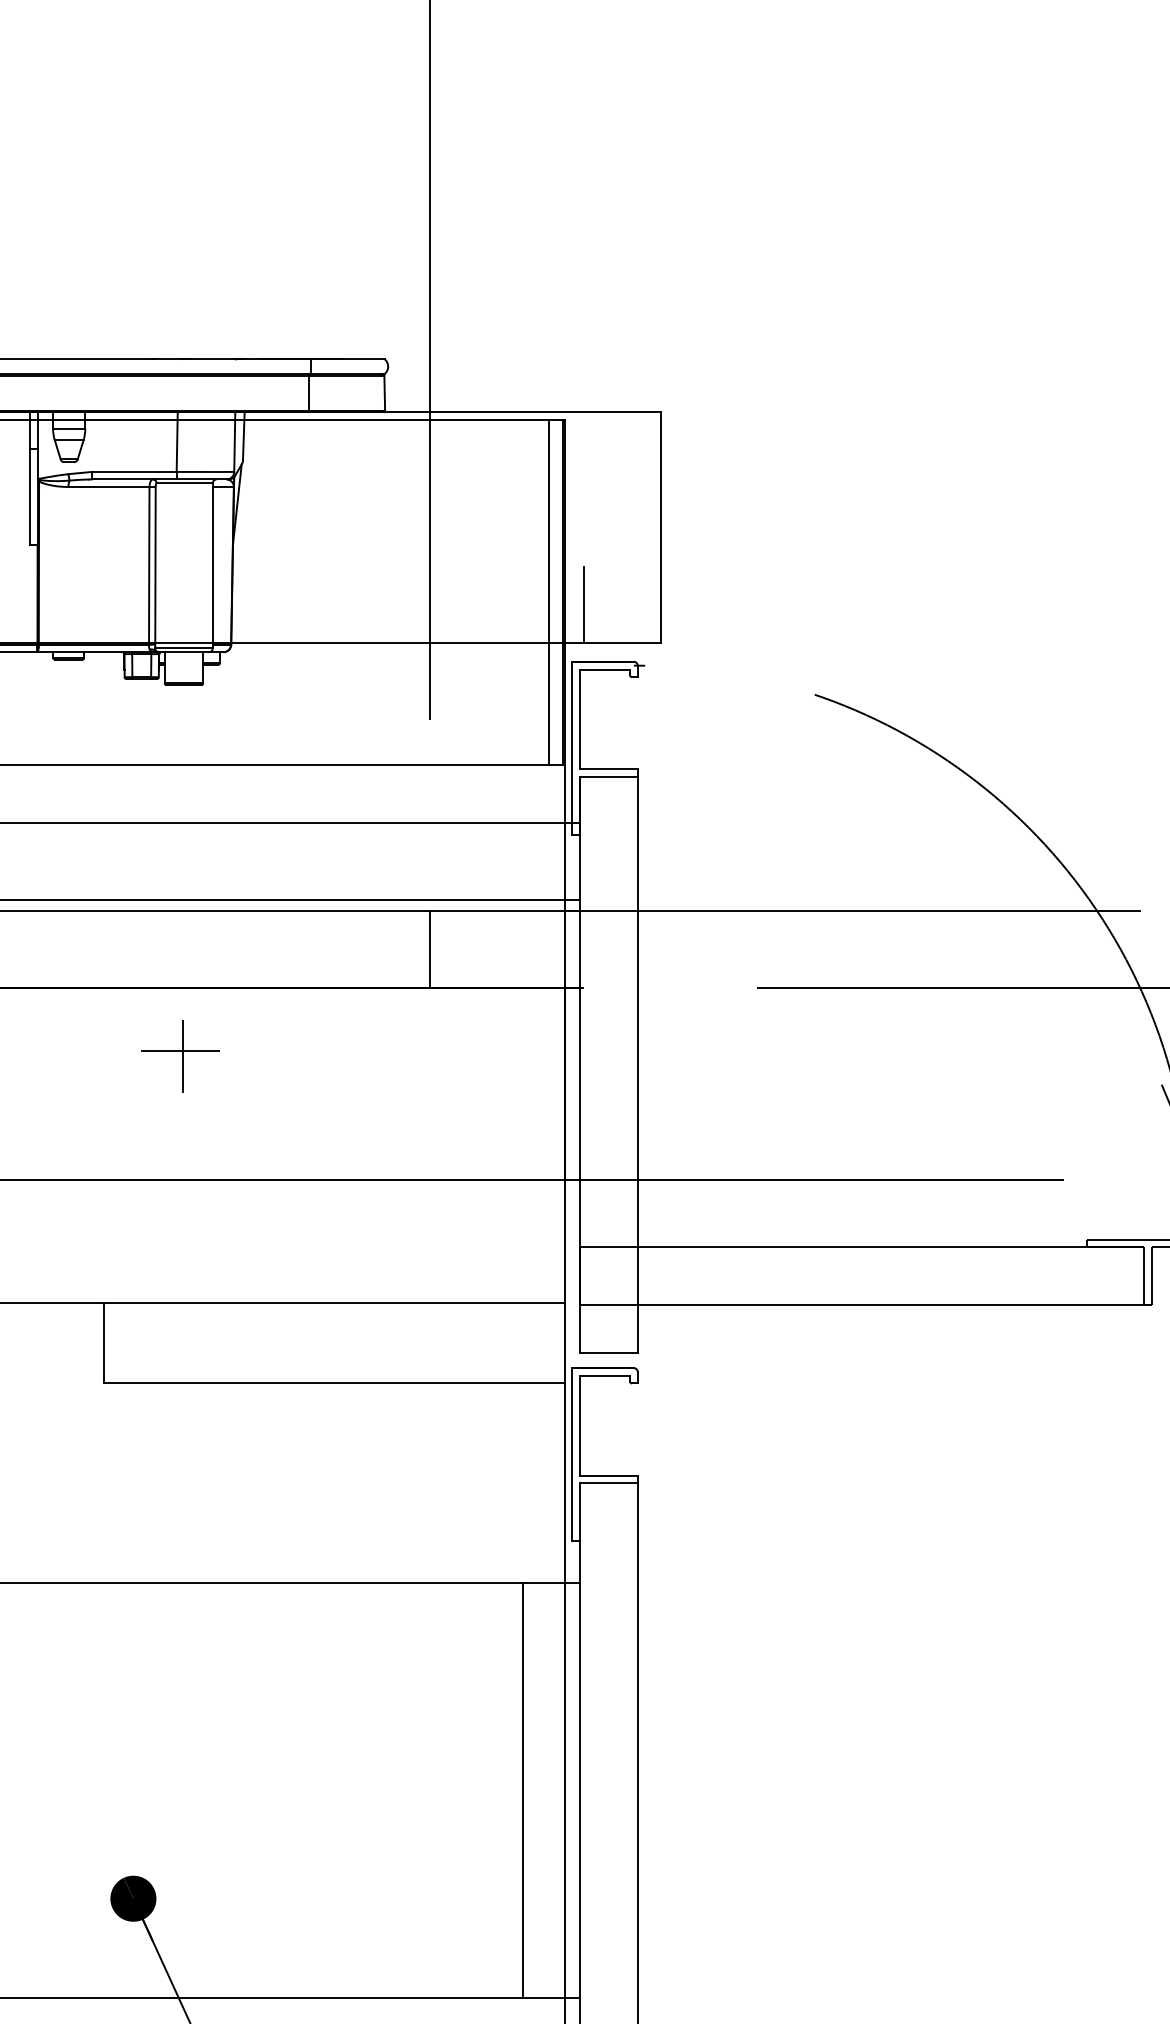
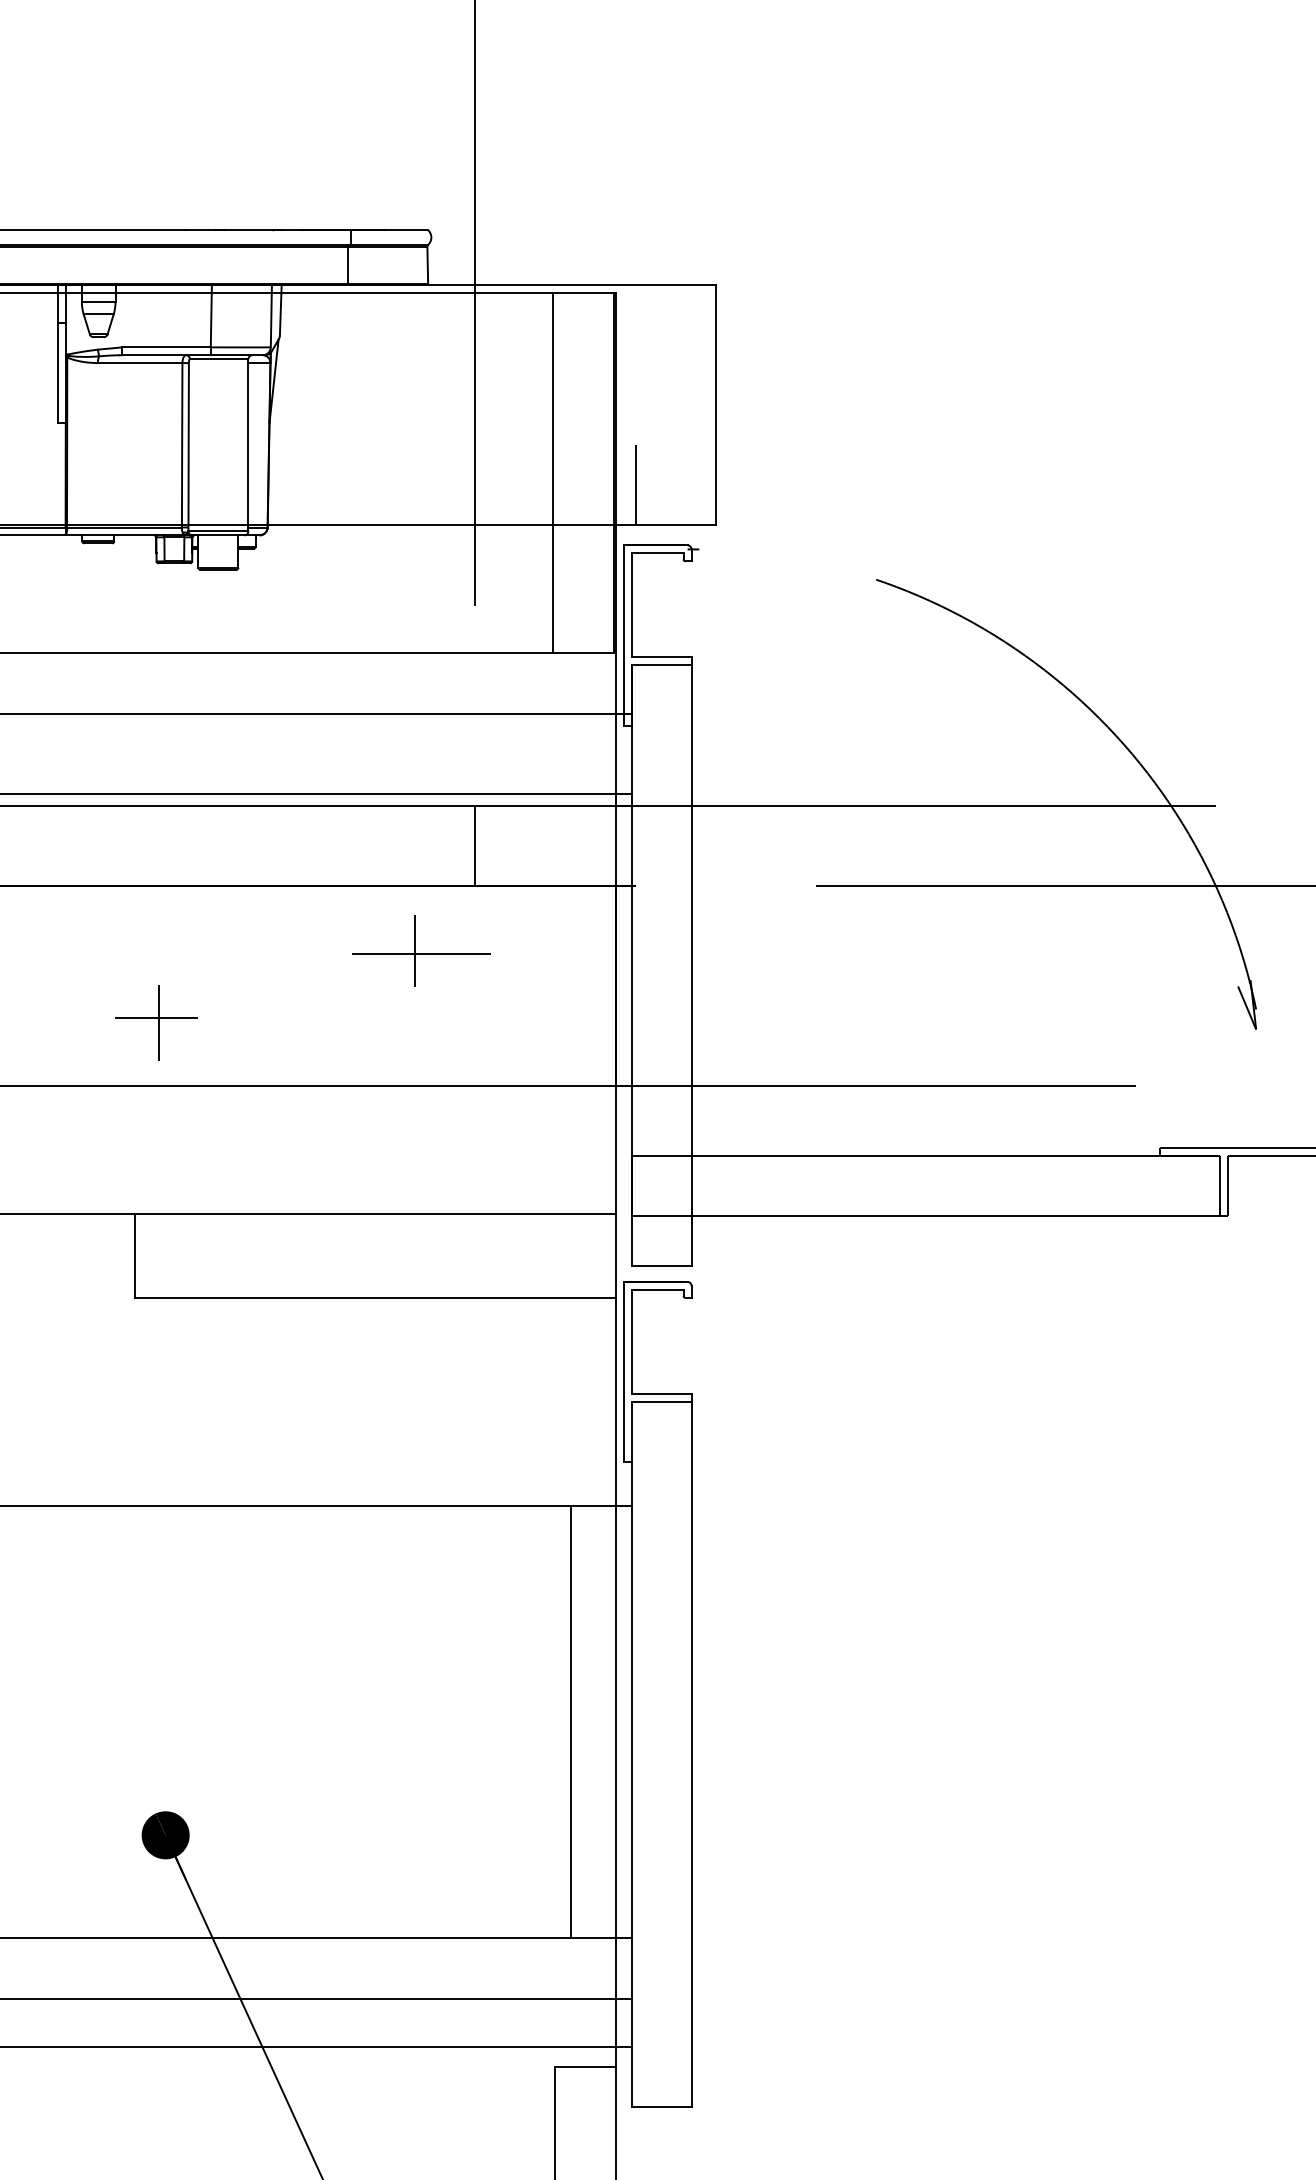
line: (549, 592) -> (553, 473), moved
part: (378, 1050) -> (421, 950), added
part: (180, 1056) -> (156, 1022), moved

